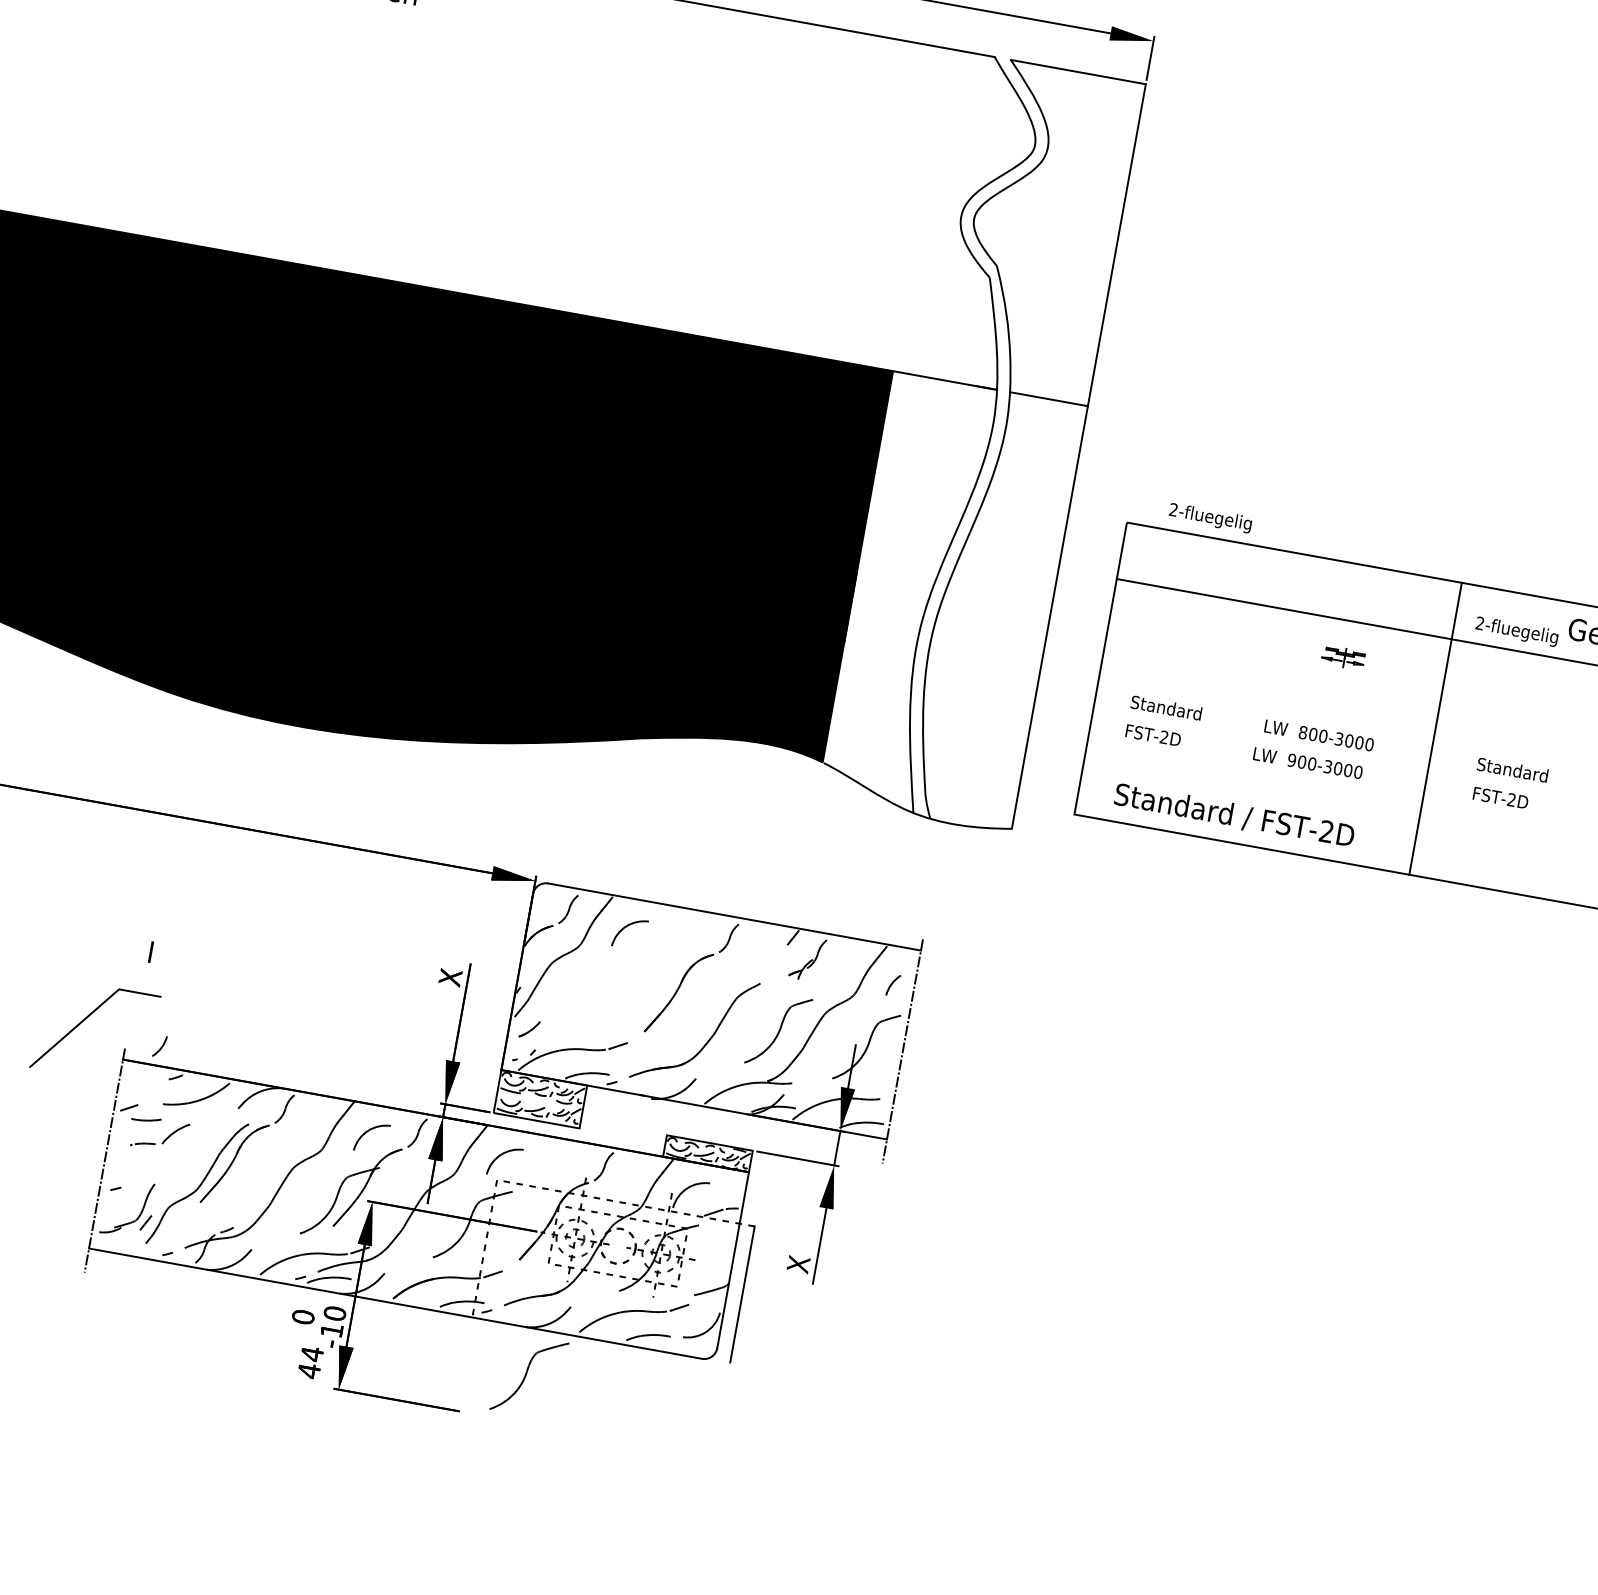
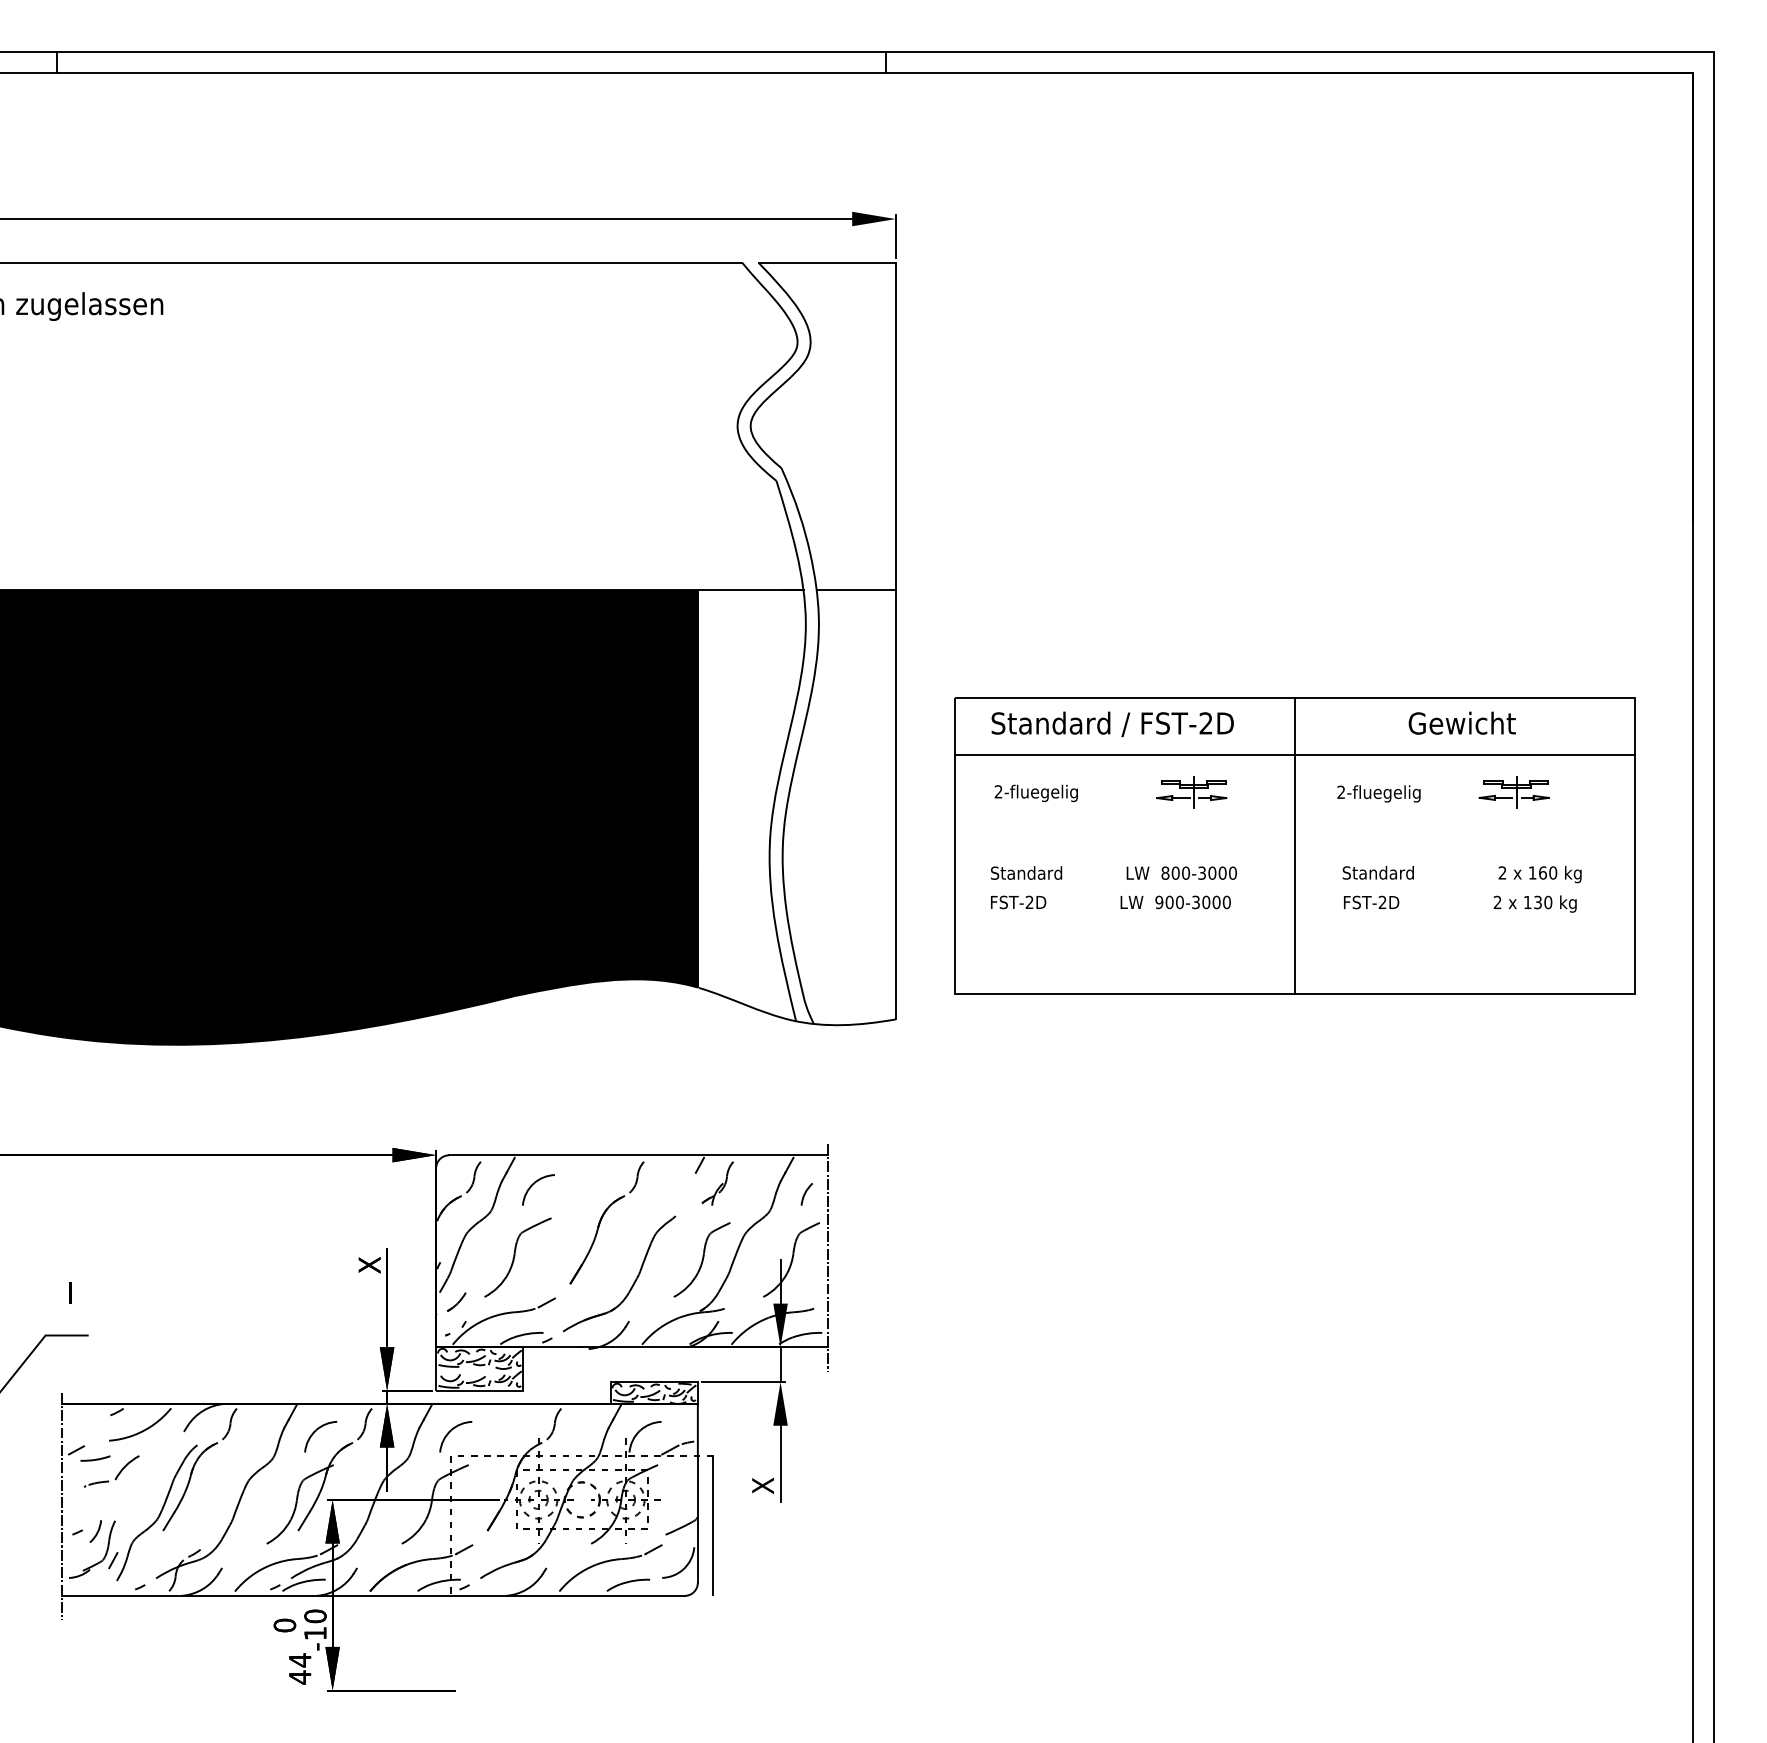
text: (1209, 518) -> (1035, 793), moved
text: (1516, 631) -> (1378, 793), moved
part: (1343, 657) -> (1191, 792), size x1.67
text: (1234, 816) -> (1112, 724), moved
arc: (160, 1047) -> (96, 1532), moved
part: (529, 1376) -> (517, 1257), moved

